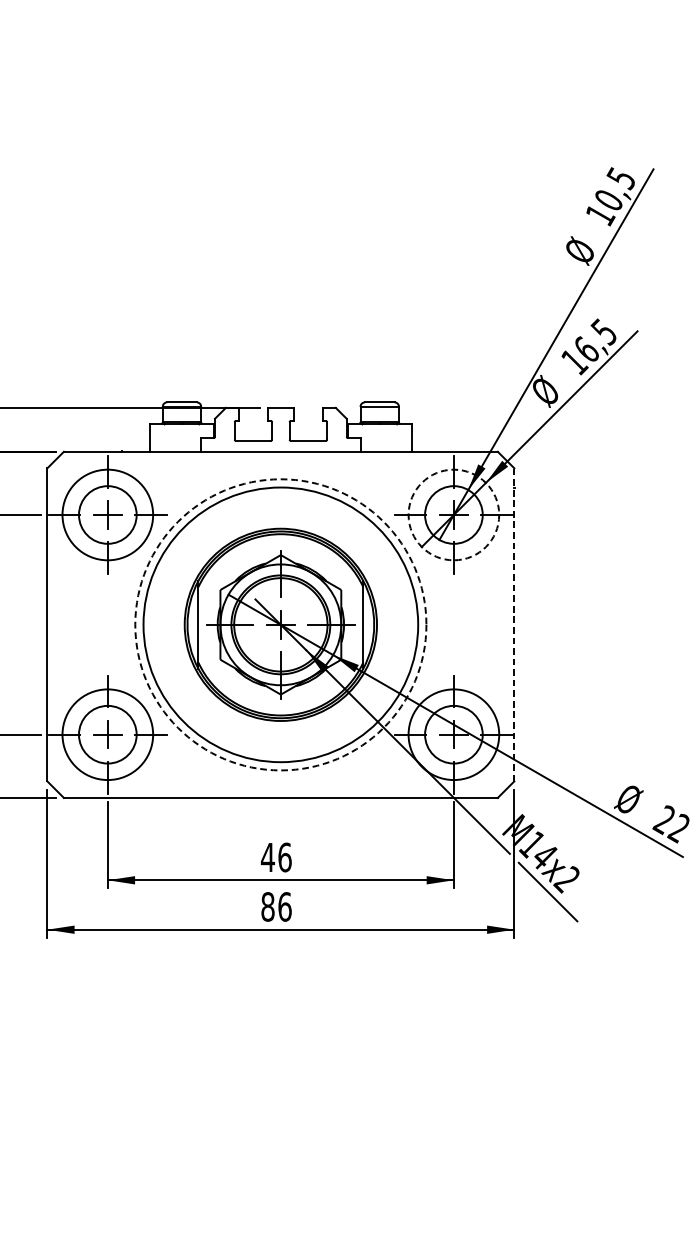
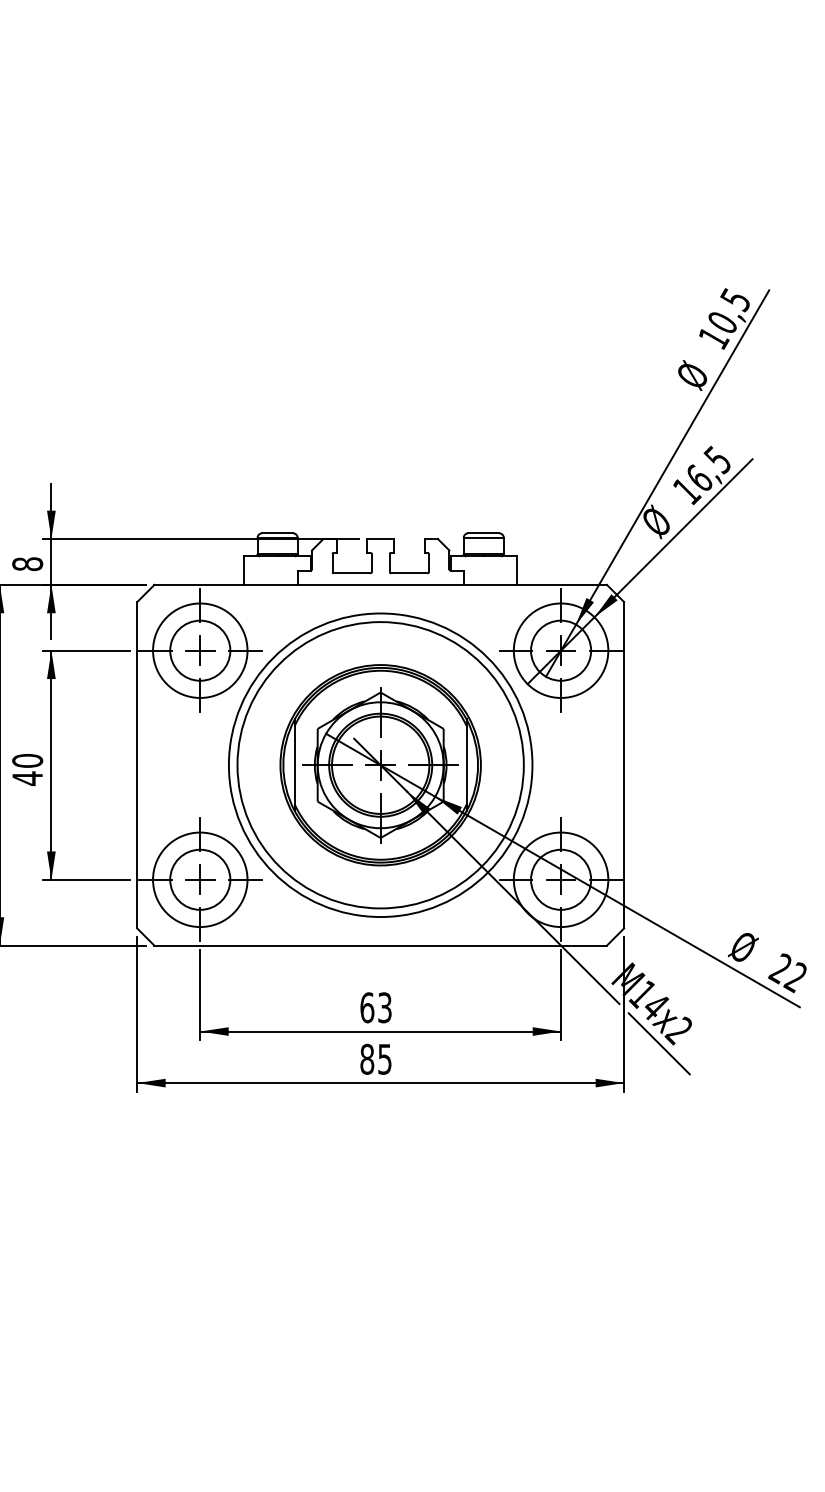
circle: (453, 514) -> (560, 650), dashed -> solid
line: (514, 624) -> (624, 764), dashed -> solid
circle: (280, 625) -> (380, 765), dashed -> solid
text: (275, 857) -> (375, 1007), 46 -> 63
text: (285, 906) -> (385, 1058), 86 -> 85

